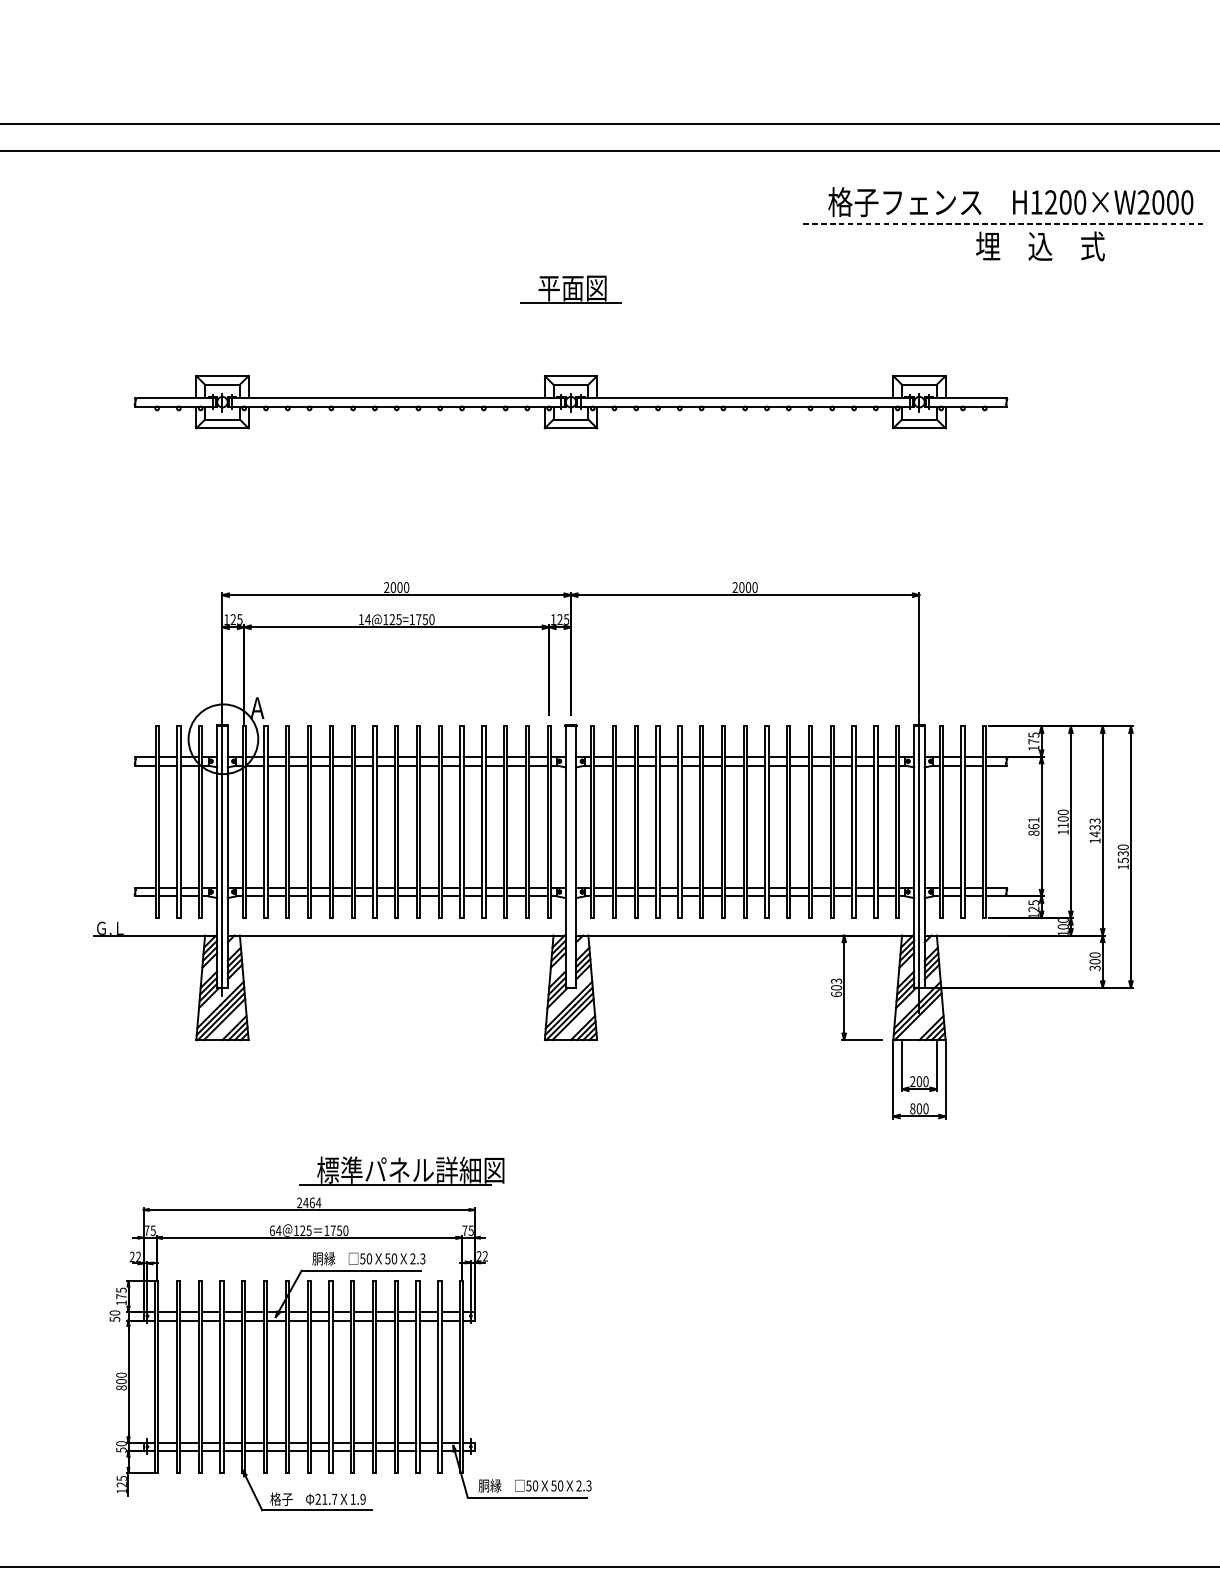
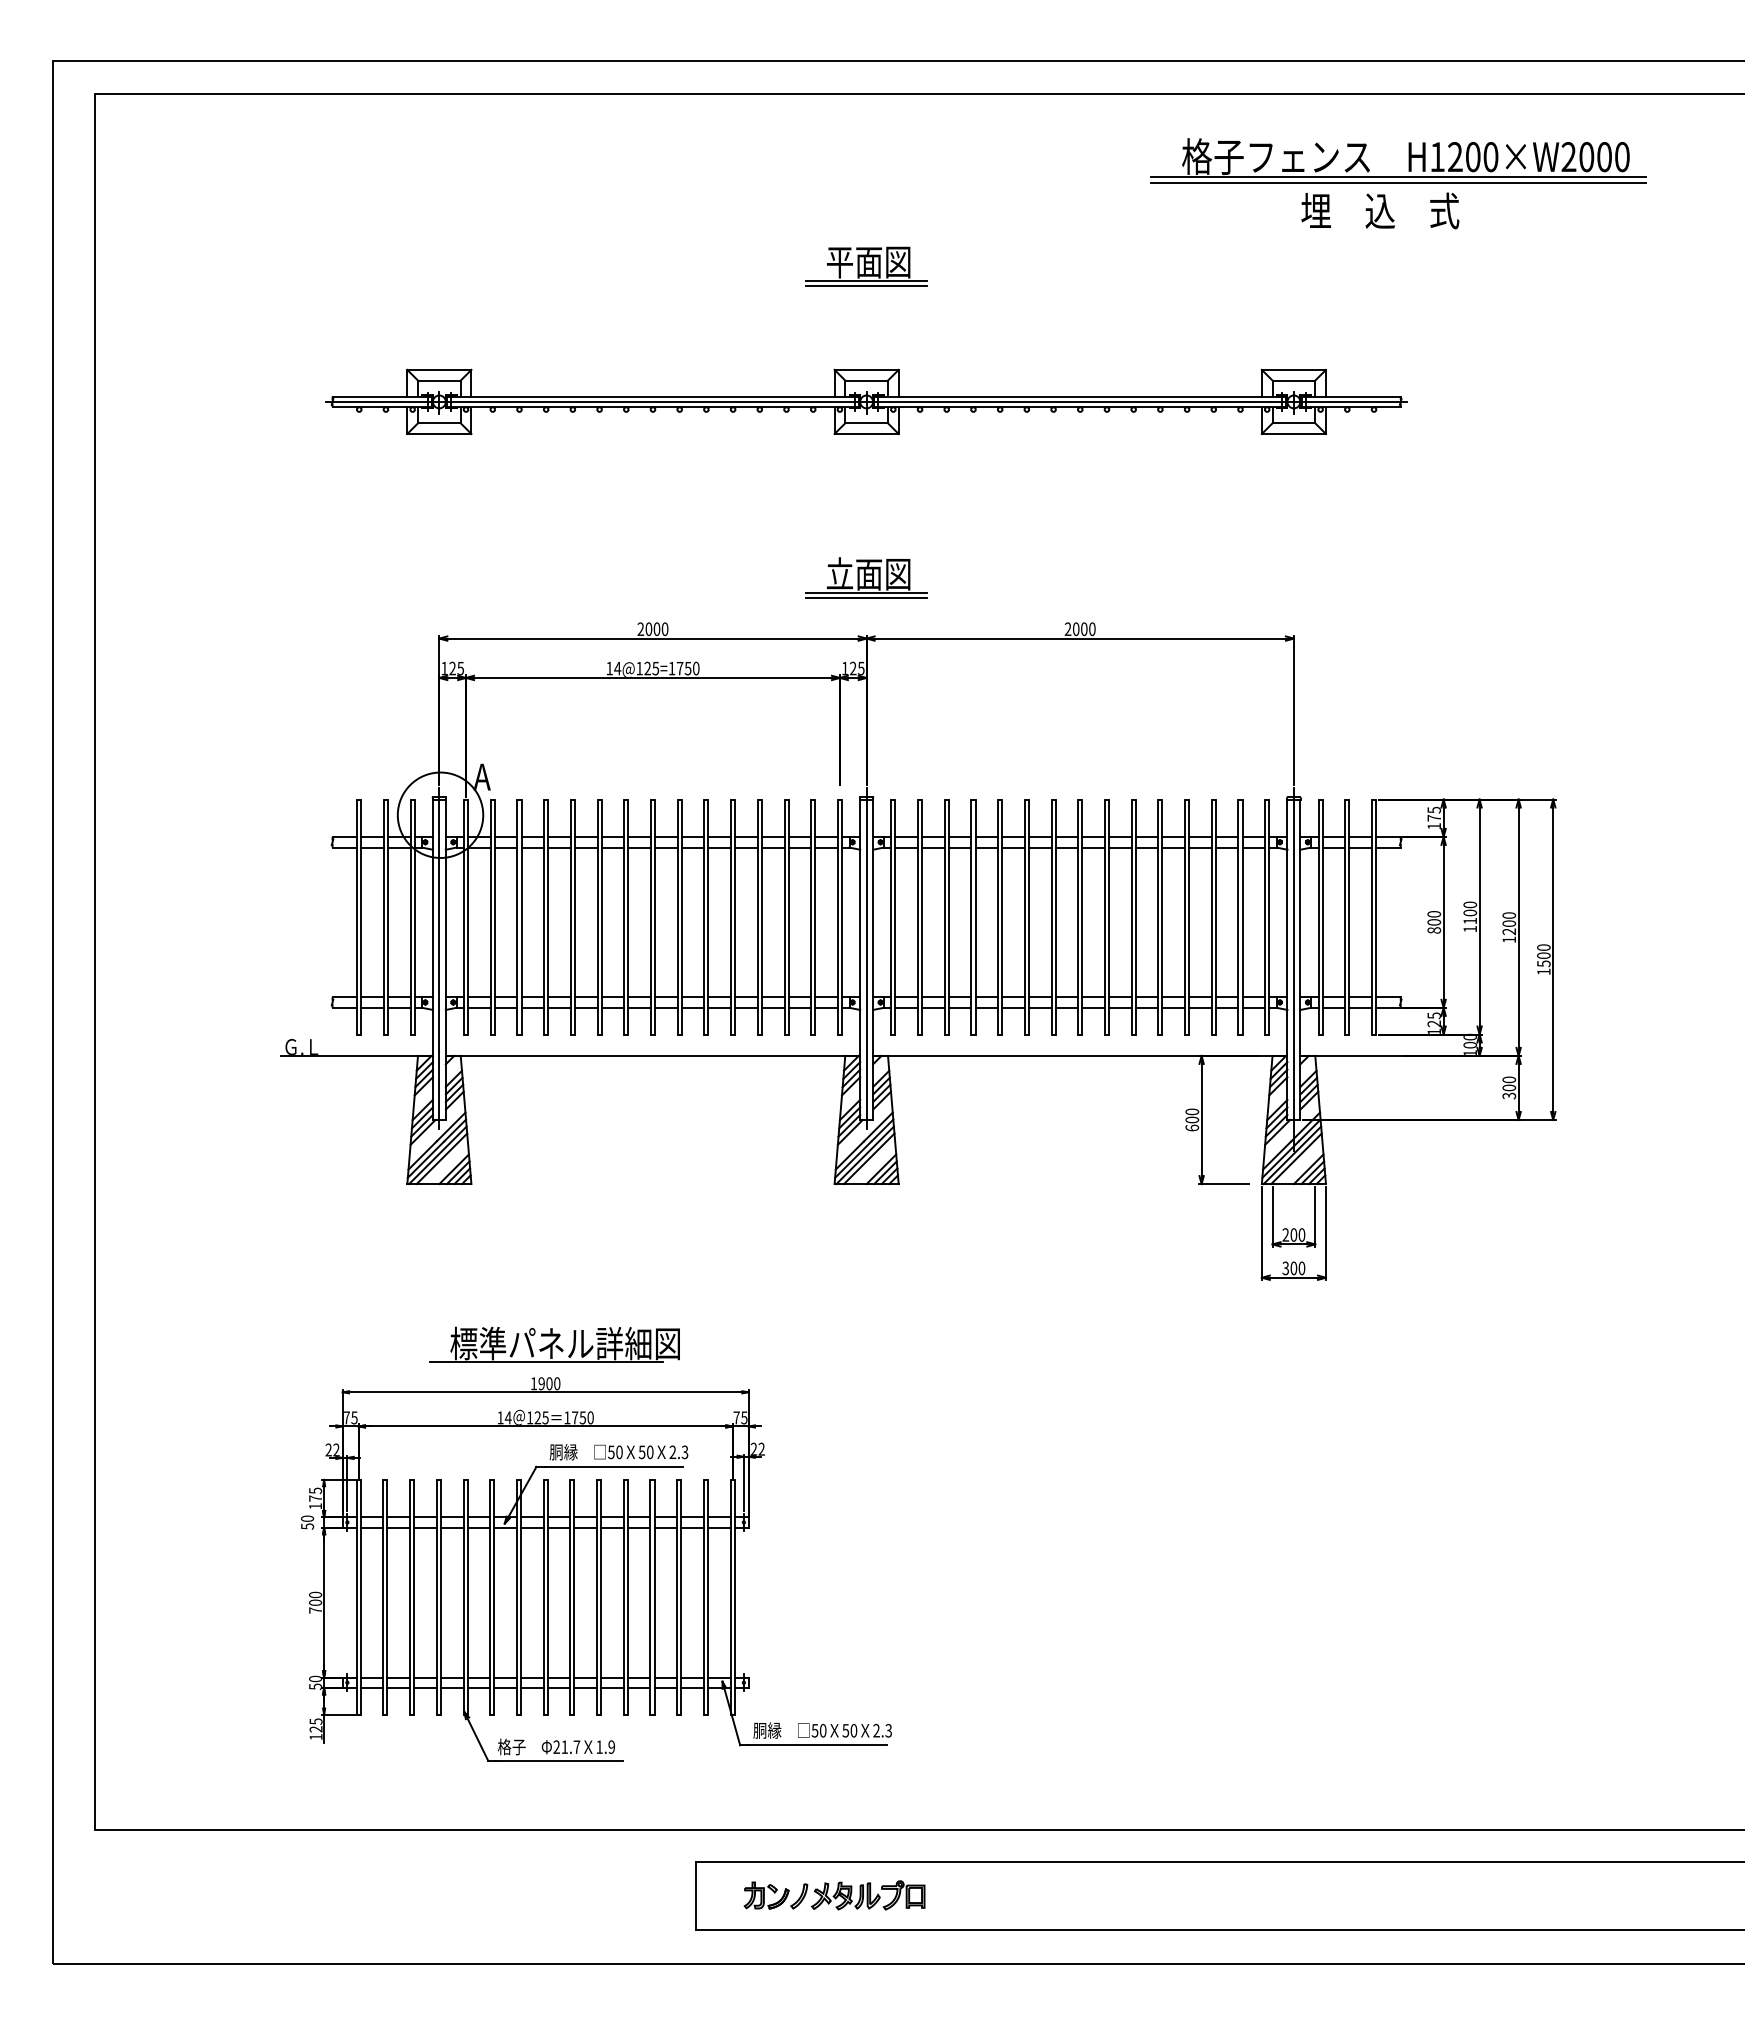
line: (1003, 219) -> (1397, 177), added
line: (1004, 224) -> (1398, 183), dashed -> solid
text: (1040, 246) -> (1380, 210), moved
line: (570, 307) -> (866, 285), added
line: (570, 401) -> (866, 401), added
part: (570, 545) -> (866, 577), added
text: (1034, 823) -> (1434, 918), 861 -> 800
text: (1094, 827) -> (1508, 923), 1433 -> 1200
text: (1123, 853) -> (1543, 955), 1530 -> 1500
line: (570, 856) -> (866, 958), added
text: (835, 980) -> (1191, 1111), 603 -> 600
line: (921, 1019) -> (1296, 1158), added
text: (912, 1108) -> (1285, 1268), 800 -> 300
part: (402, 1170) -> (554, 1344), moved
text: (309, 1202) -> (545, 1383), 2464 -> 1900
text: (272, 1230) -> (500, 1417), 64 -> 14
text: (121, 1387) -> (315, 1610), 800 -> 700

